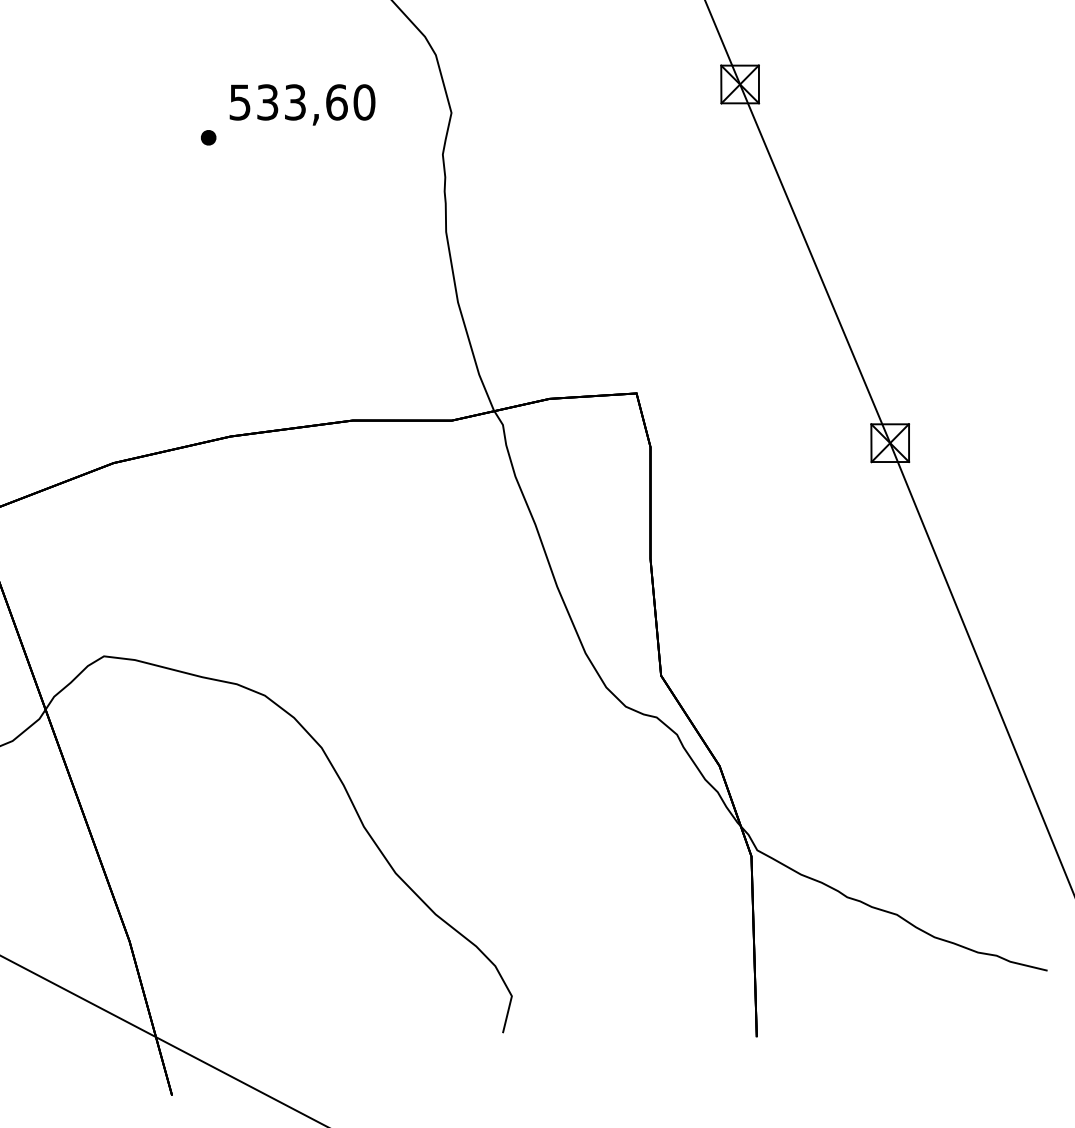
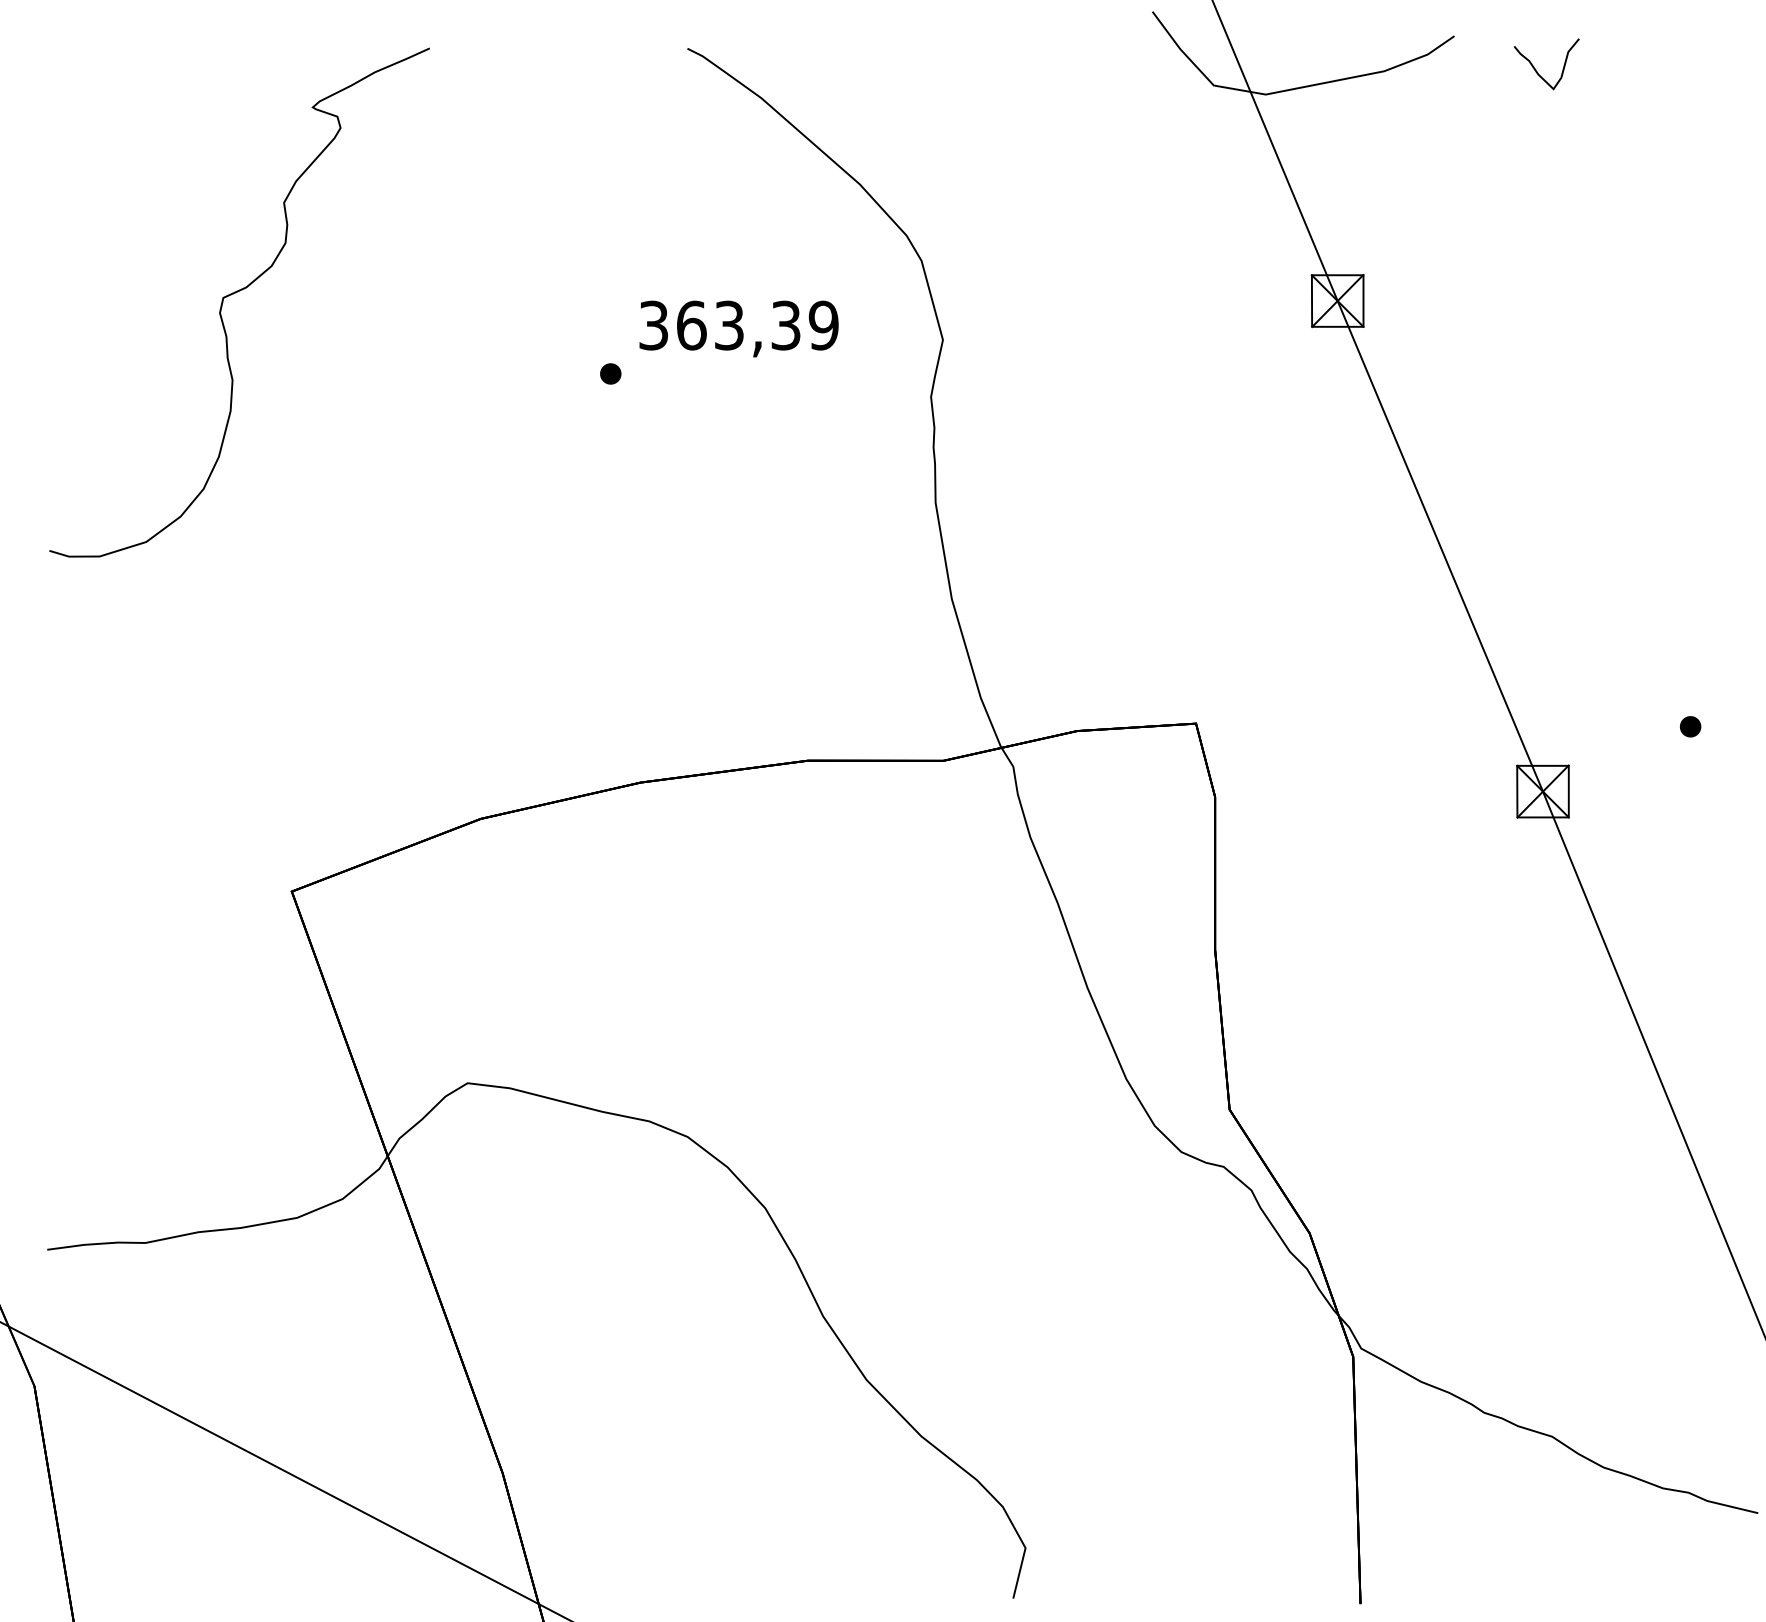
text: (302, 102) -> (739, 325), 533,60 -> 363,39
part: (998, 395) -> (1690, 726), added

